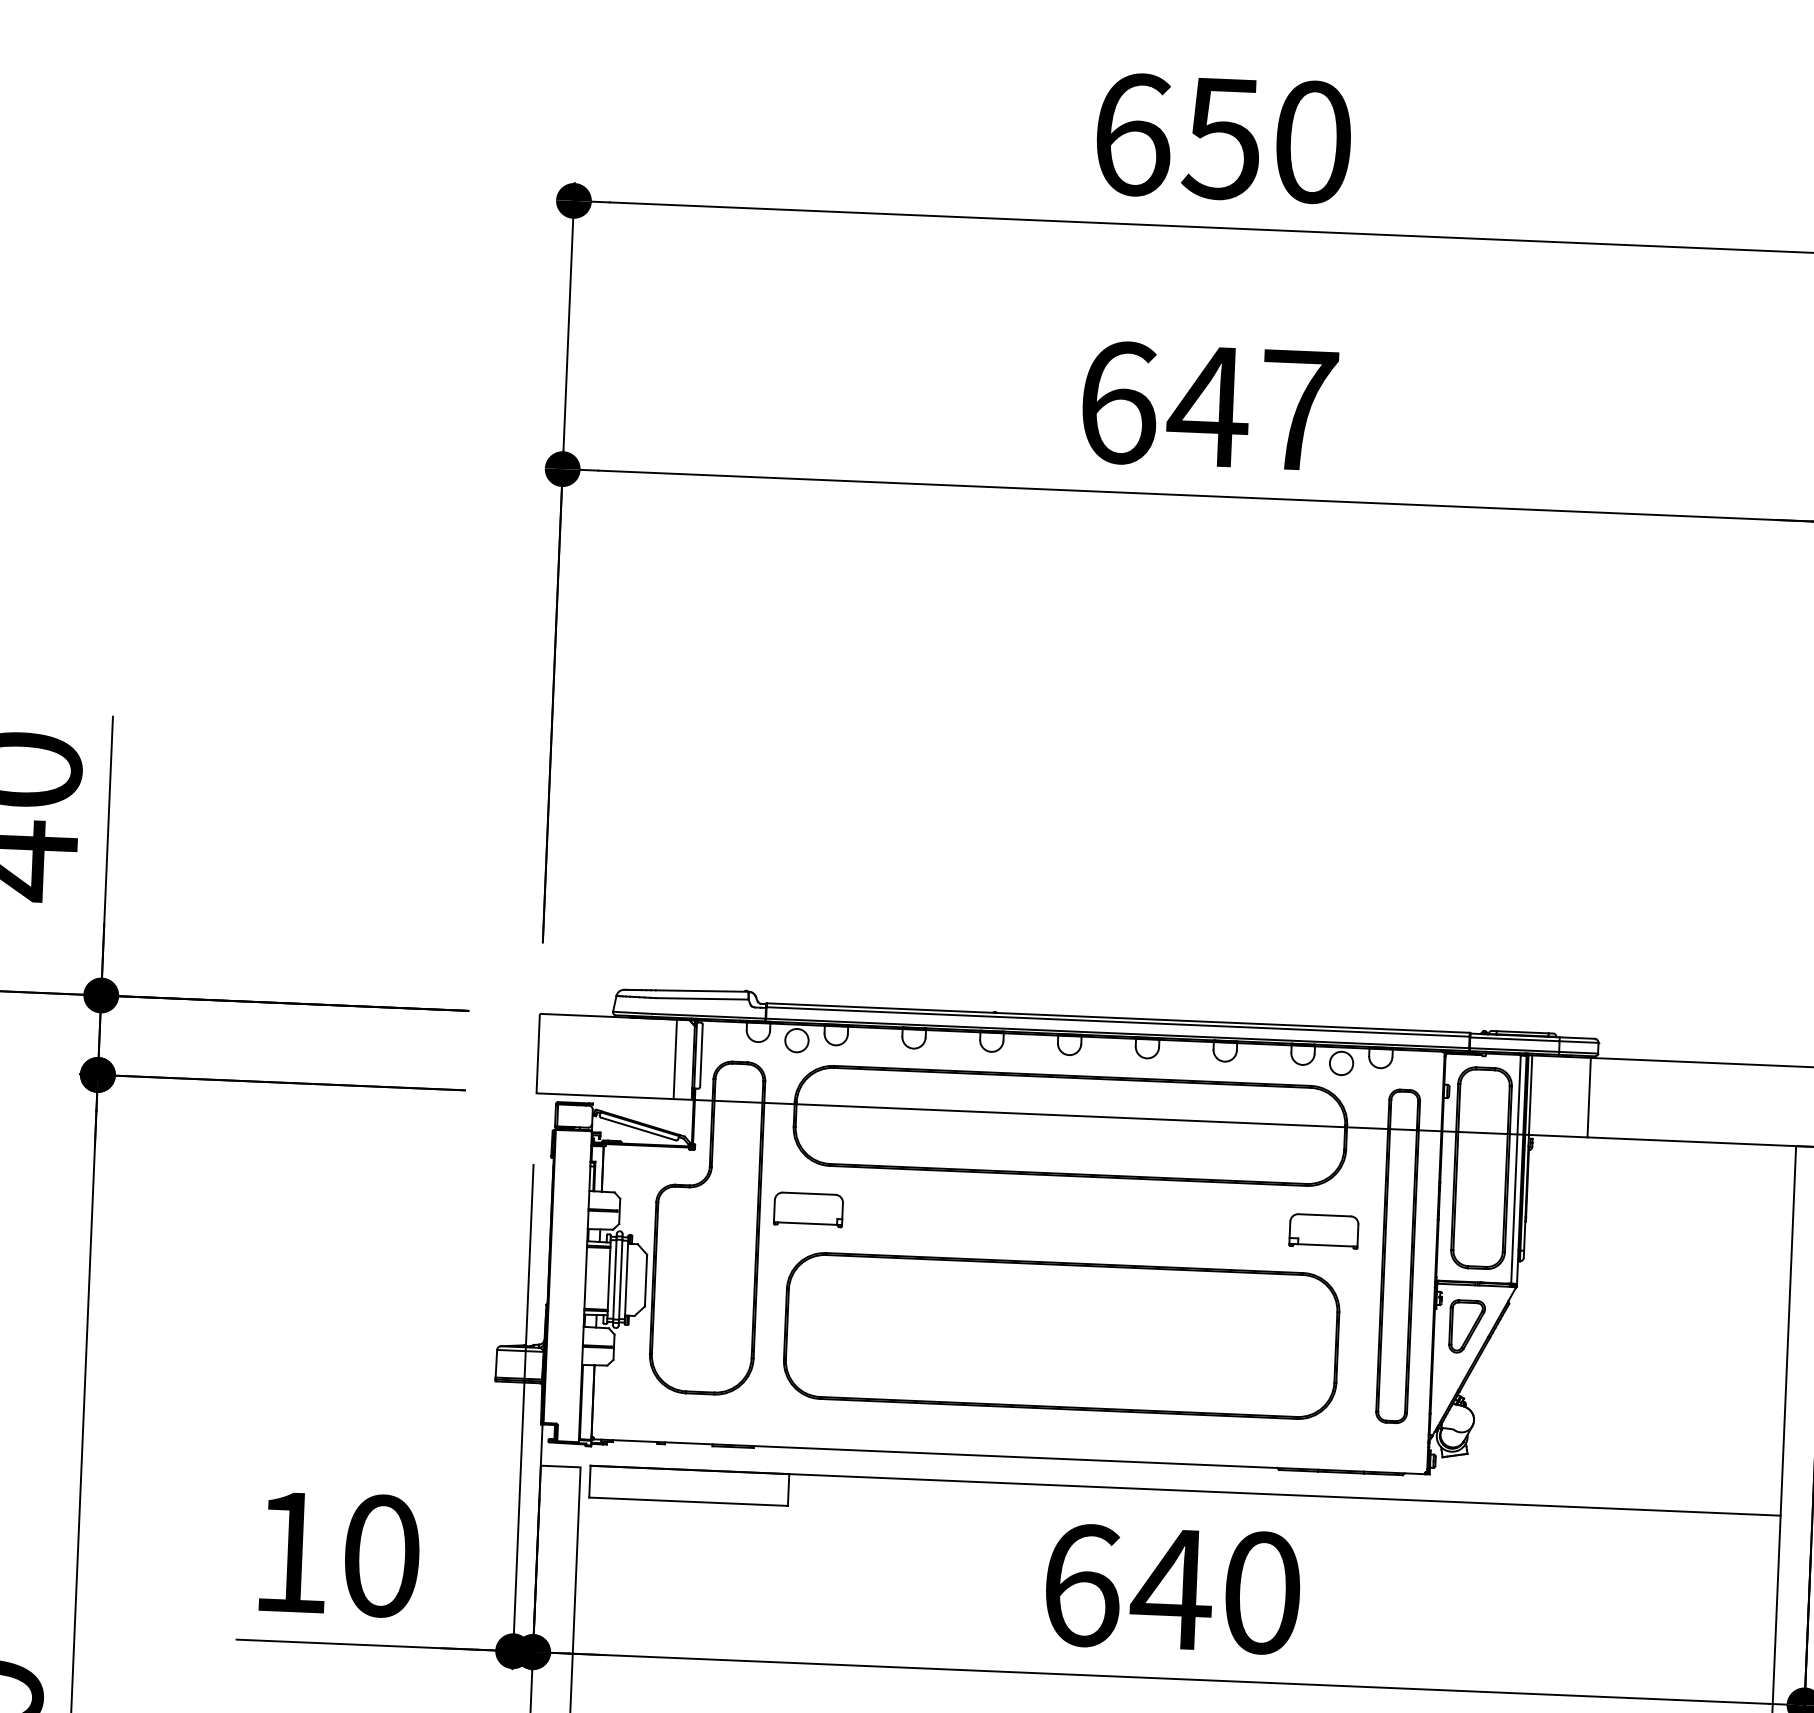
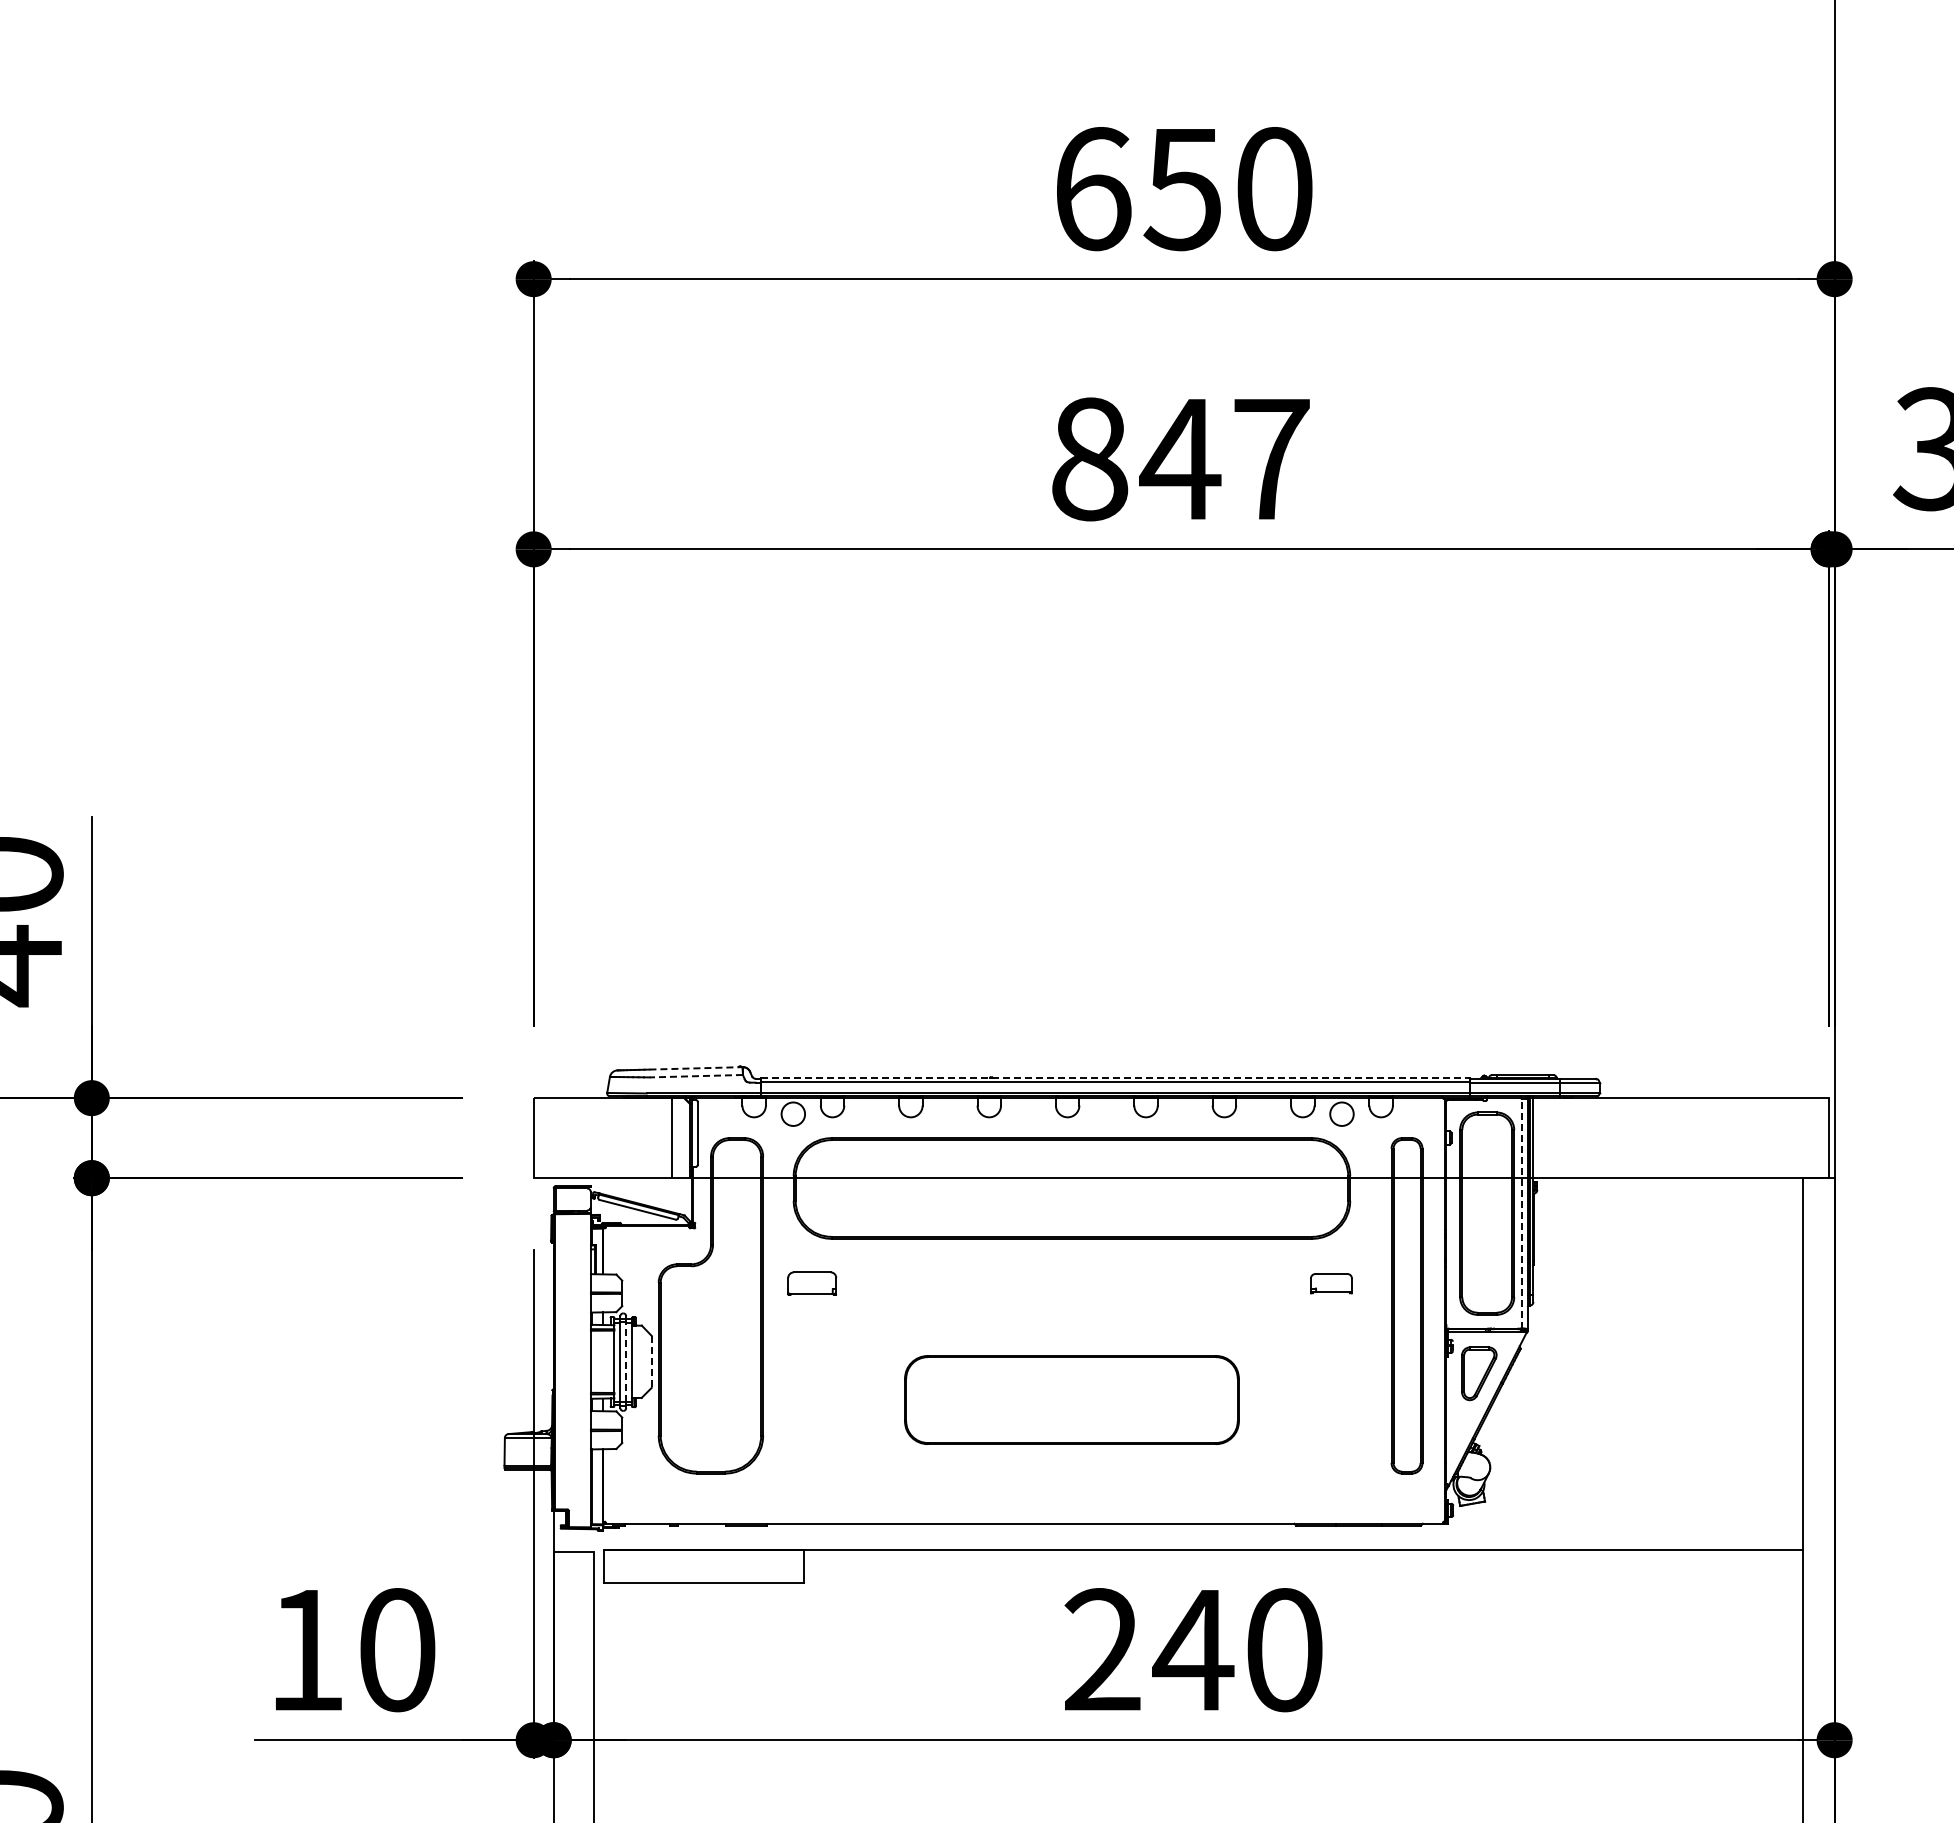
text: (1119, 403) -> (1090, 459), 647 -> 847
line: (702, 991) -> (696, 1068), solid -> dashed
line: (702, 999) -> (696, 1076), solid -> dashed
line: (1119, 1017) -> (1116, 1077), solid -> dashed
line: (1589, 1097) -> (1592, 1138), removed
line: (1515, 1169) -> (1521, 1213), solid -> dashed
part: (808, 1209) -> (812, 1283), size x0.7
part: (1324, 1231) -> (1331, 1283), size x0.6
line: (621, 1279) -> (626, 1361), solid -> dashed
line: (645, 1281) -> (651, 1362), solid -> dashed
part: (1061, 1335) -> (1071, 1399), size x0.6
text: (1081, 1585) -> (1102, 1650), 640 -> 240

